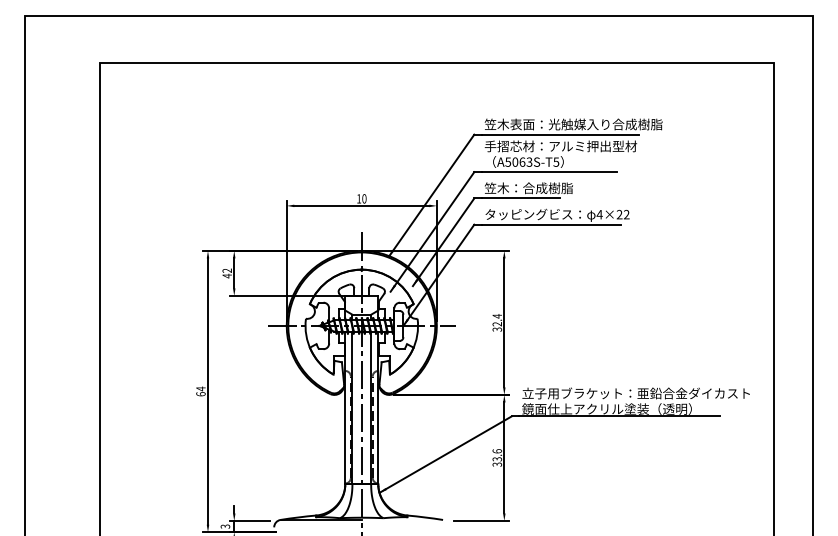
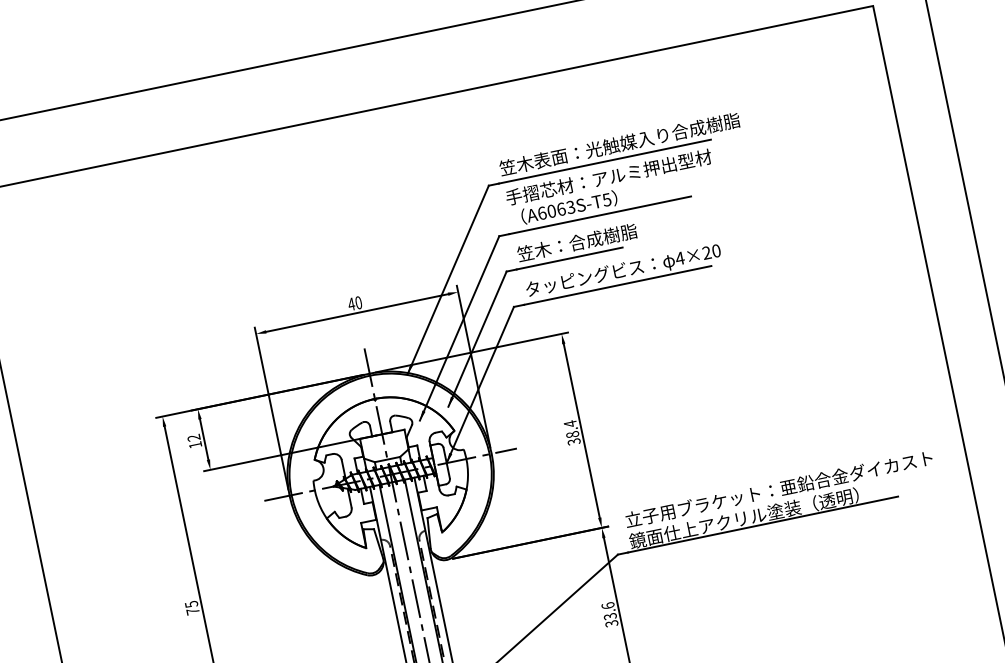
text: (508, 161) -> (542, 212), A5063S-T5 -> A6063S-T5
text: (358, 198) -> (350, 303), 10 -> 40
text: (626, 214) -> (716, 250), 4×22 -> 4×20
text: (226, 275) -> (194, 444), 42 -> 12
text: (497, 324) -> (573, 434), 32.4 -> 38.4
text: (200, 391) -> (191, 607), 64 -> 75

